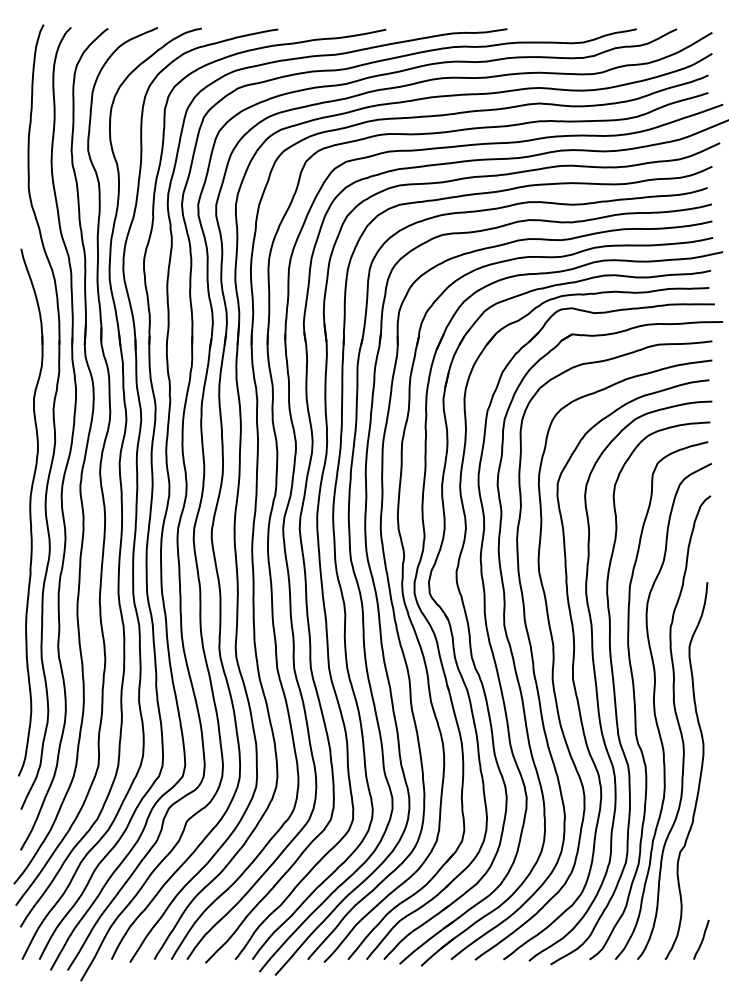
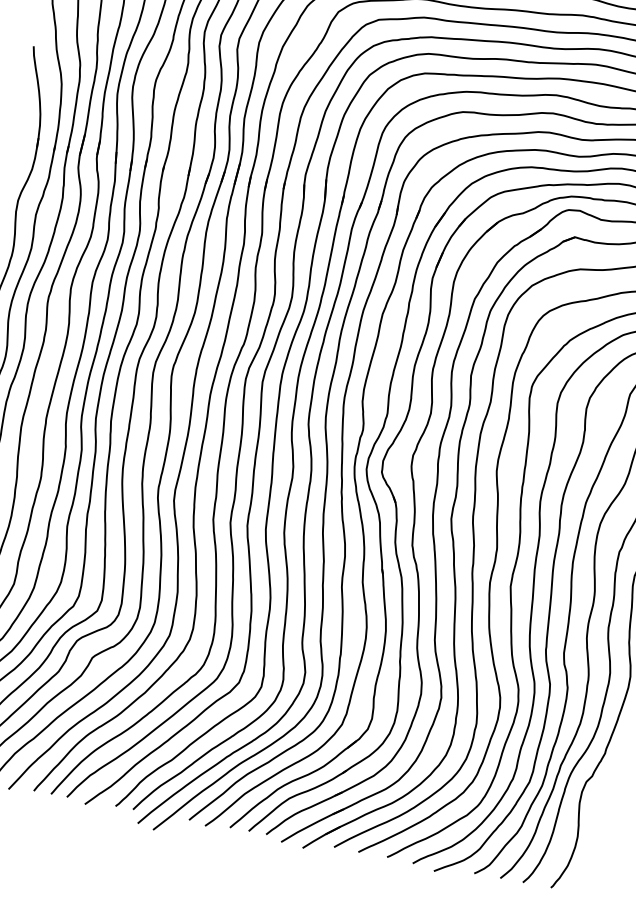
curve: (701, 939) -> (591, 874), removed

